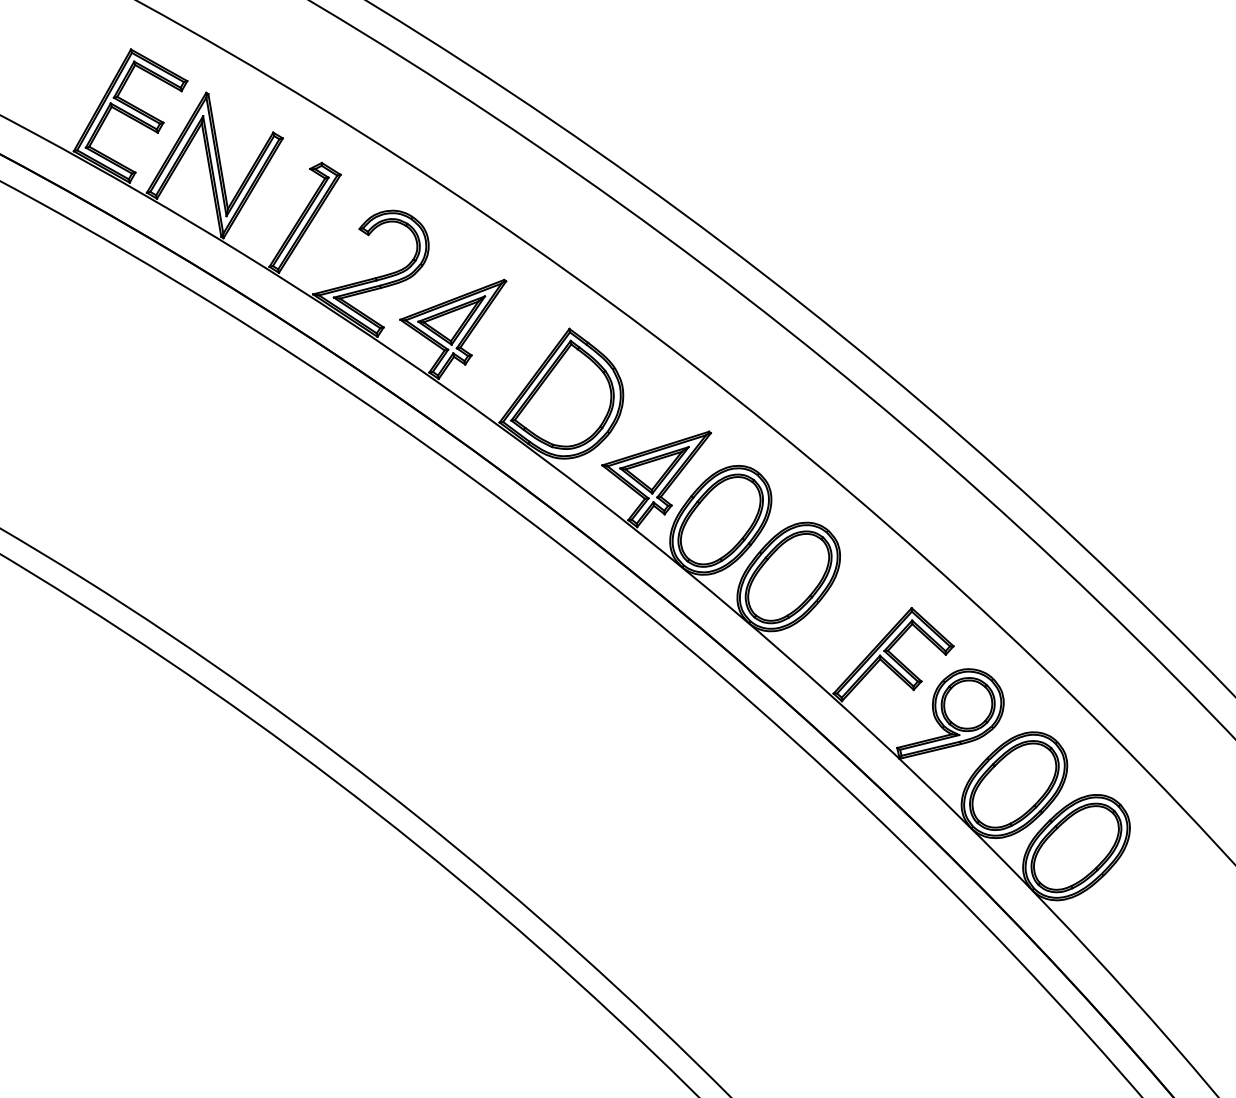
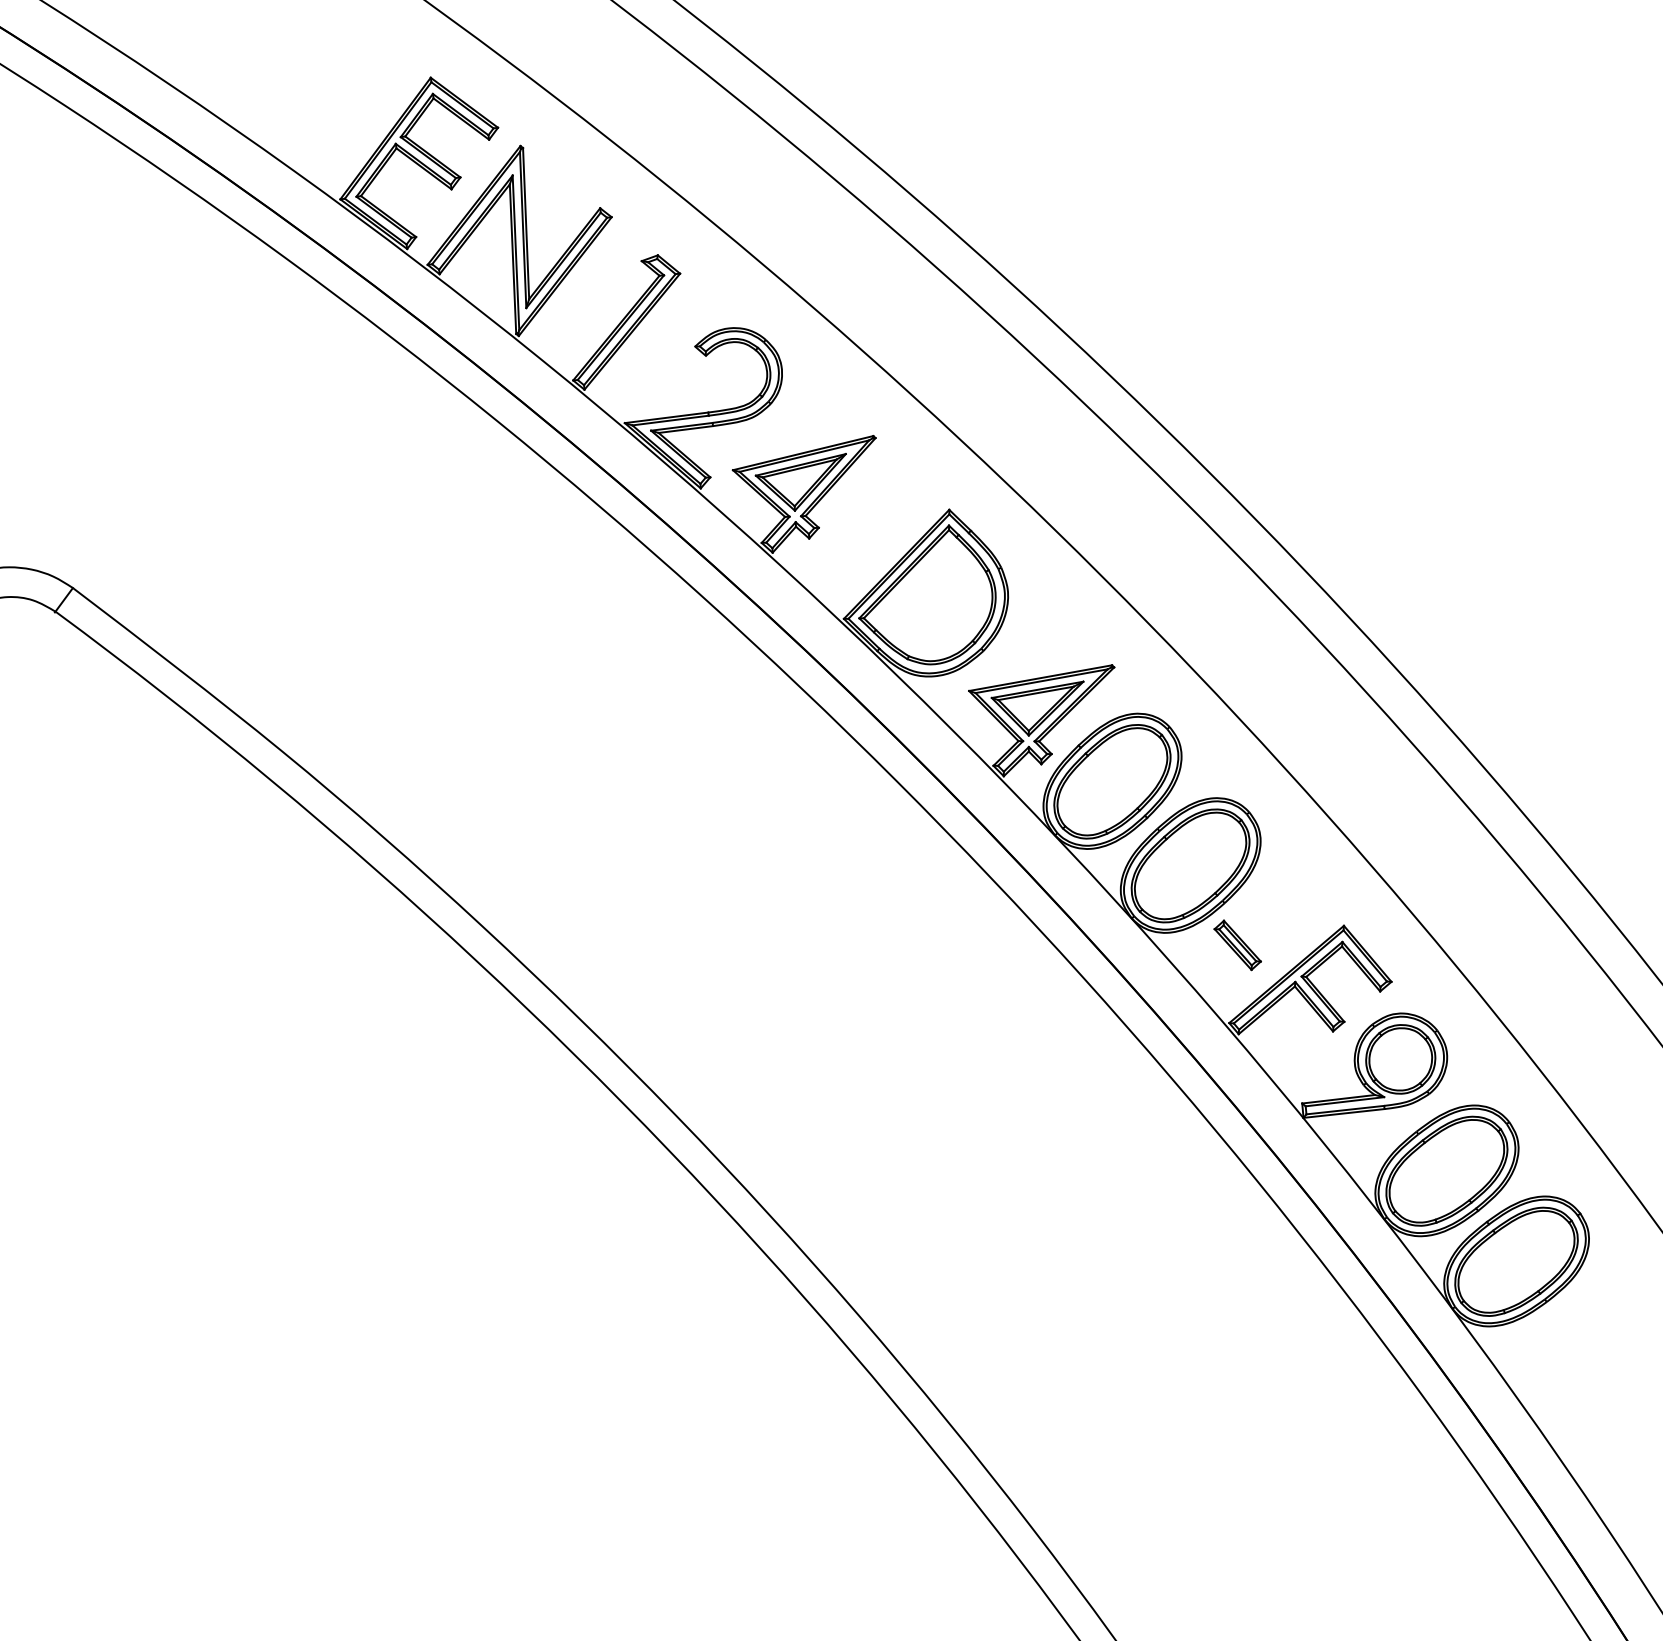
part: (832, 633) -> (1237, 945), added

